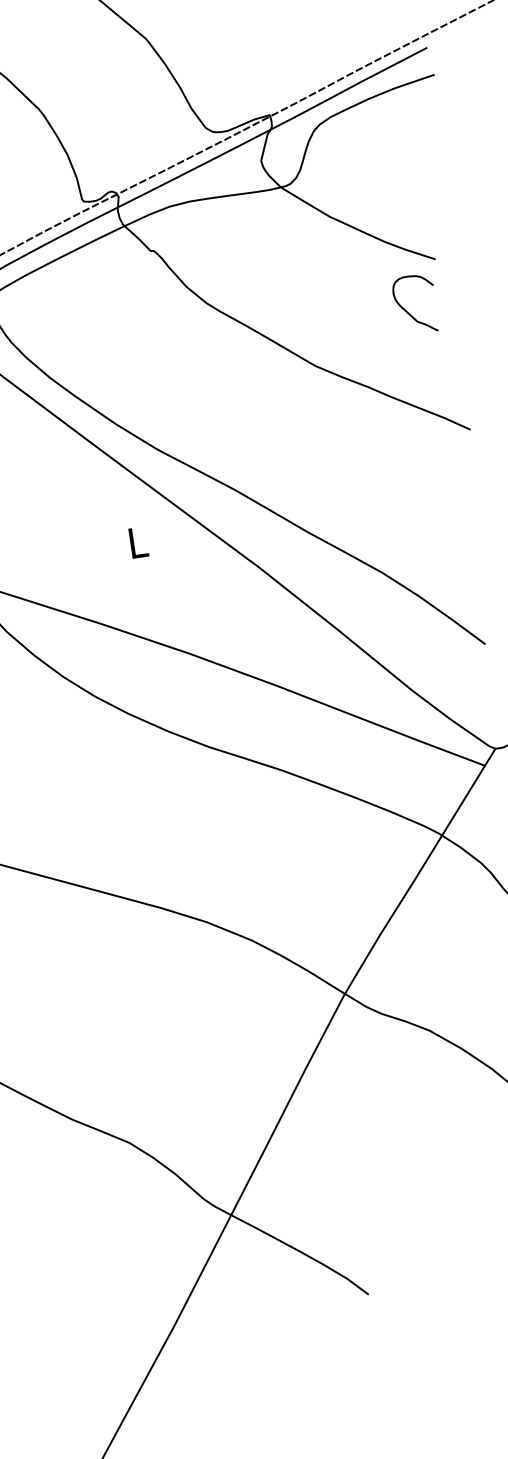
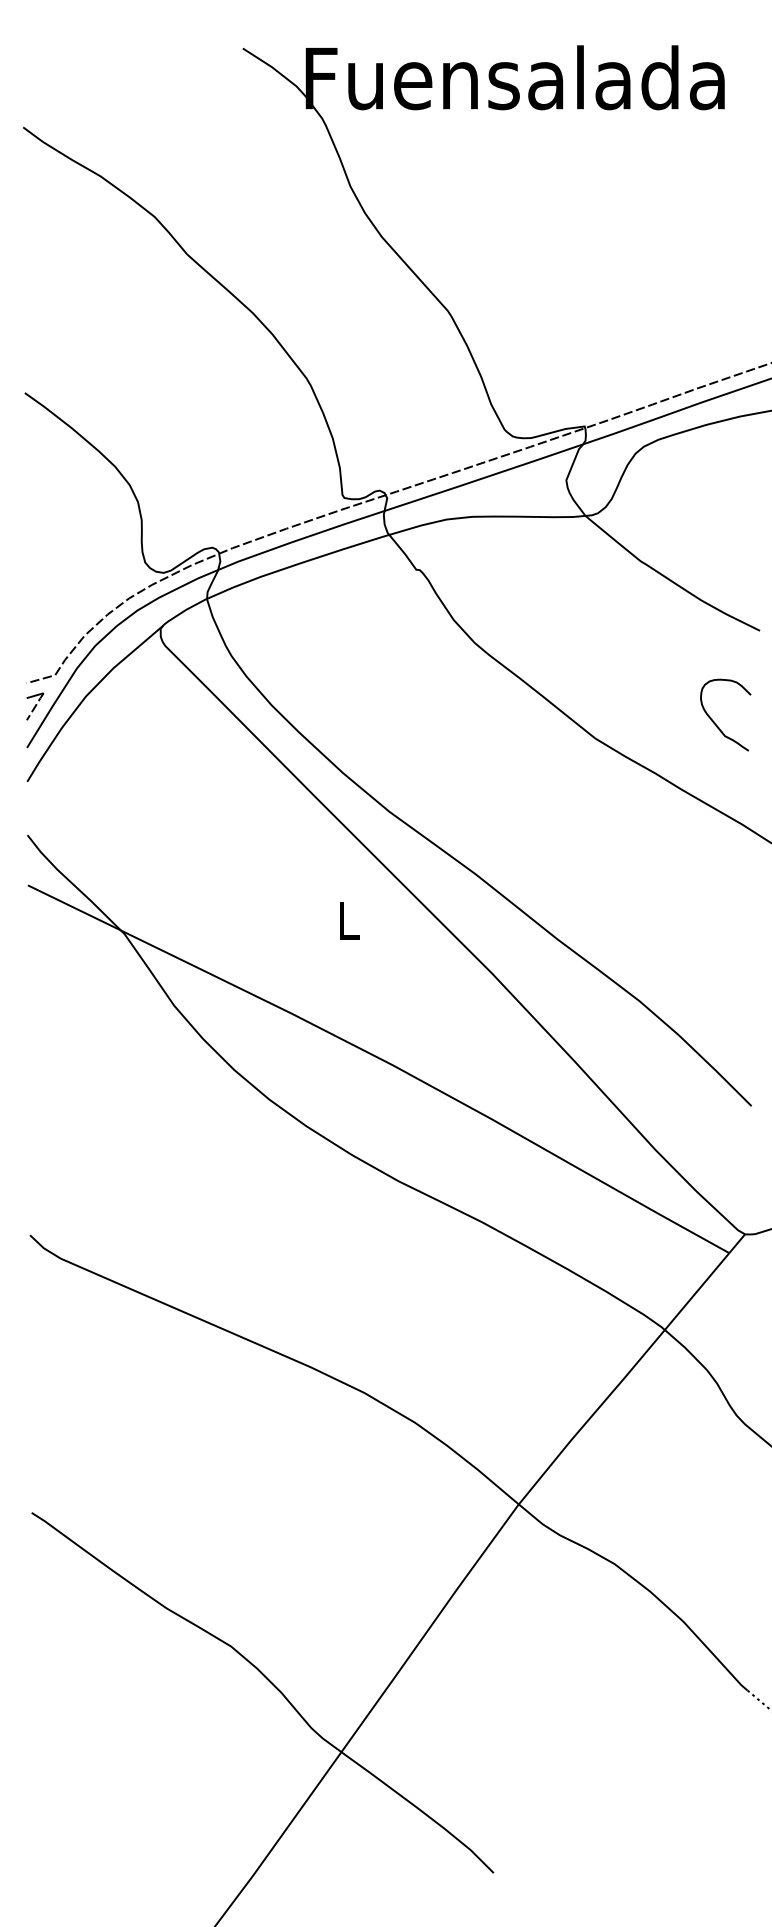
curve: (408, 311) -> (715, 722), moved

